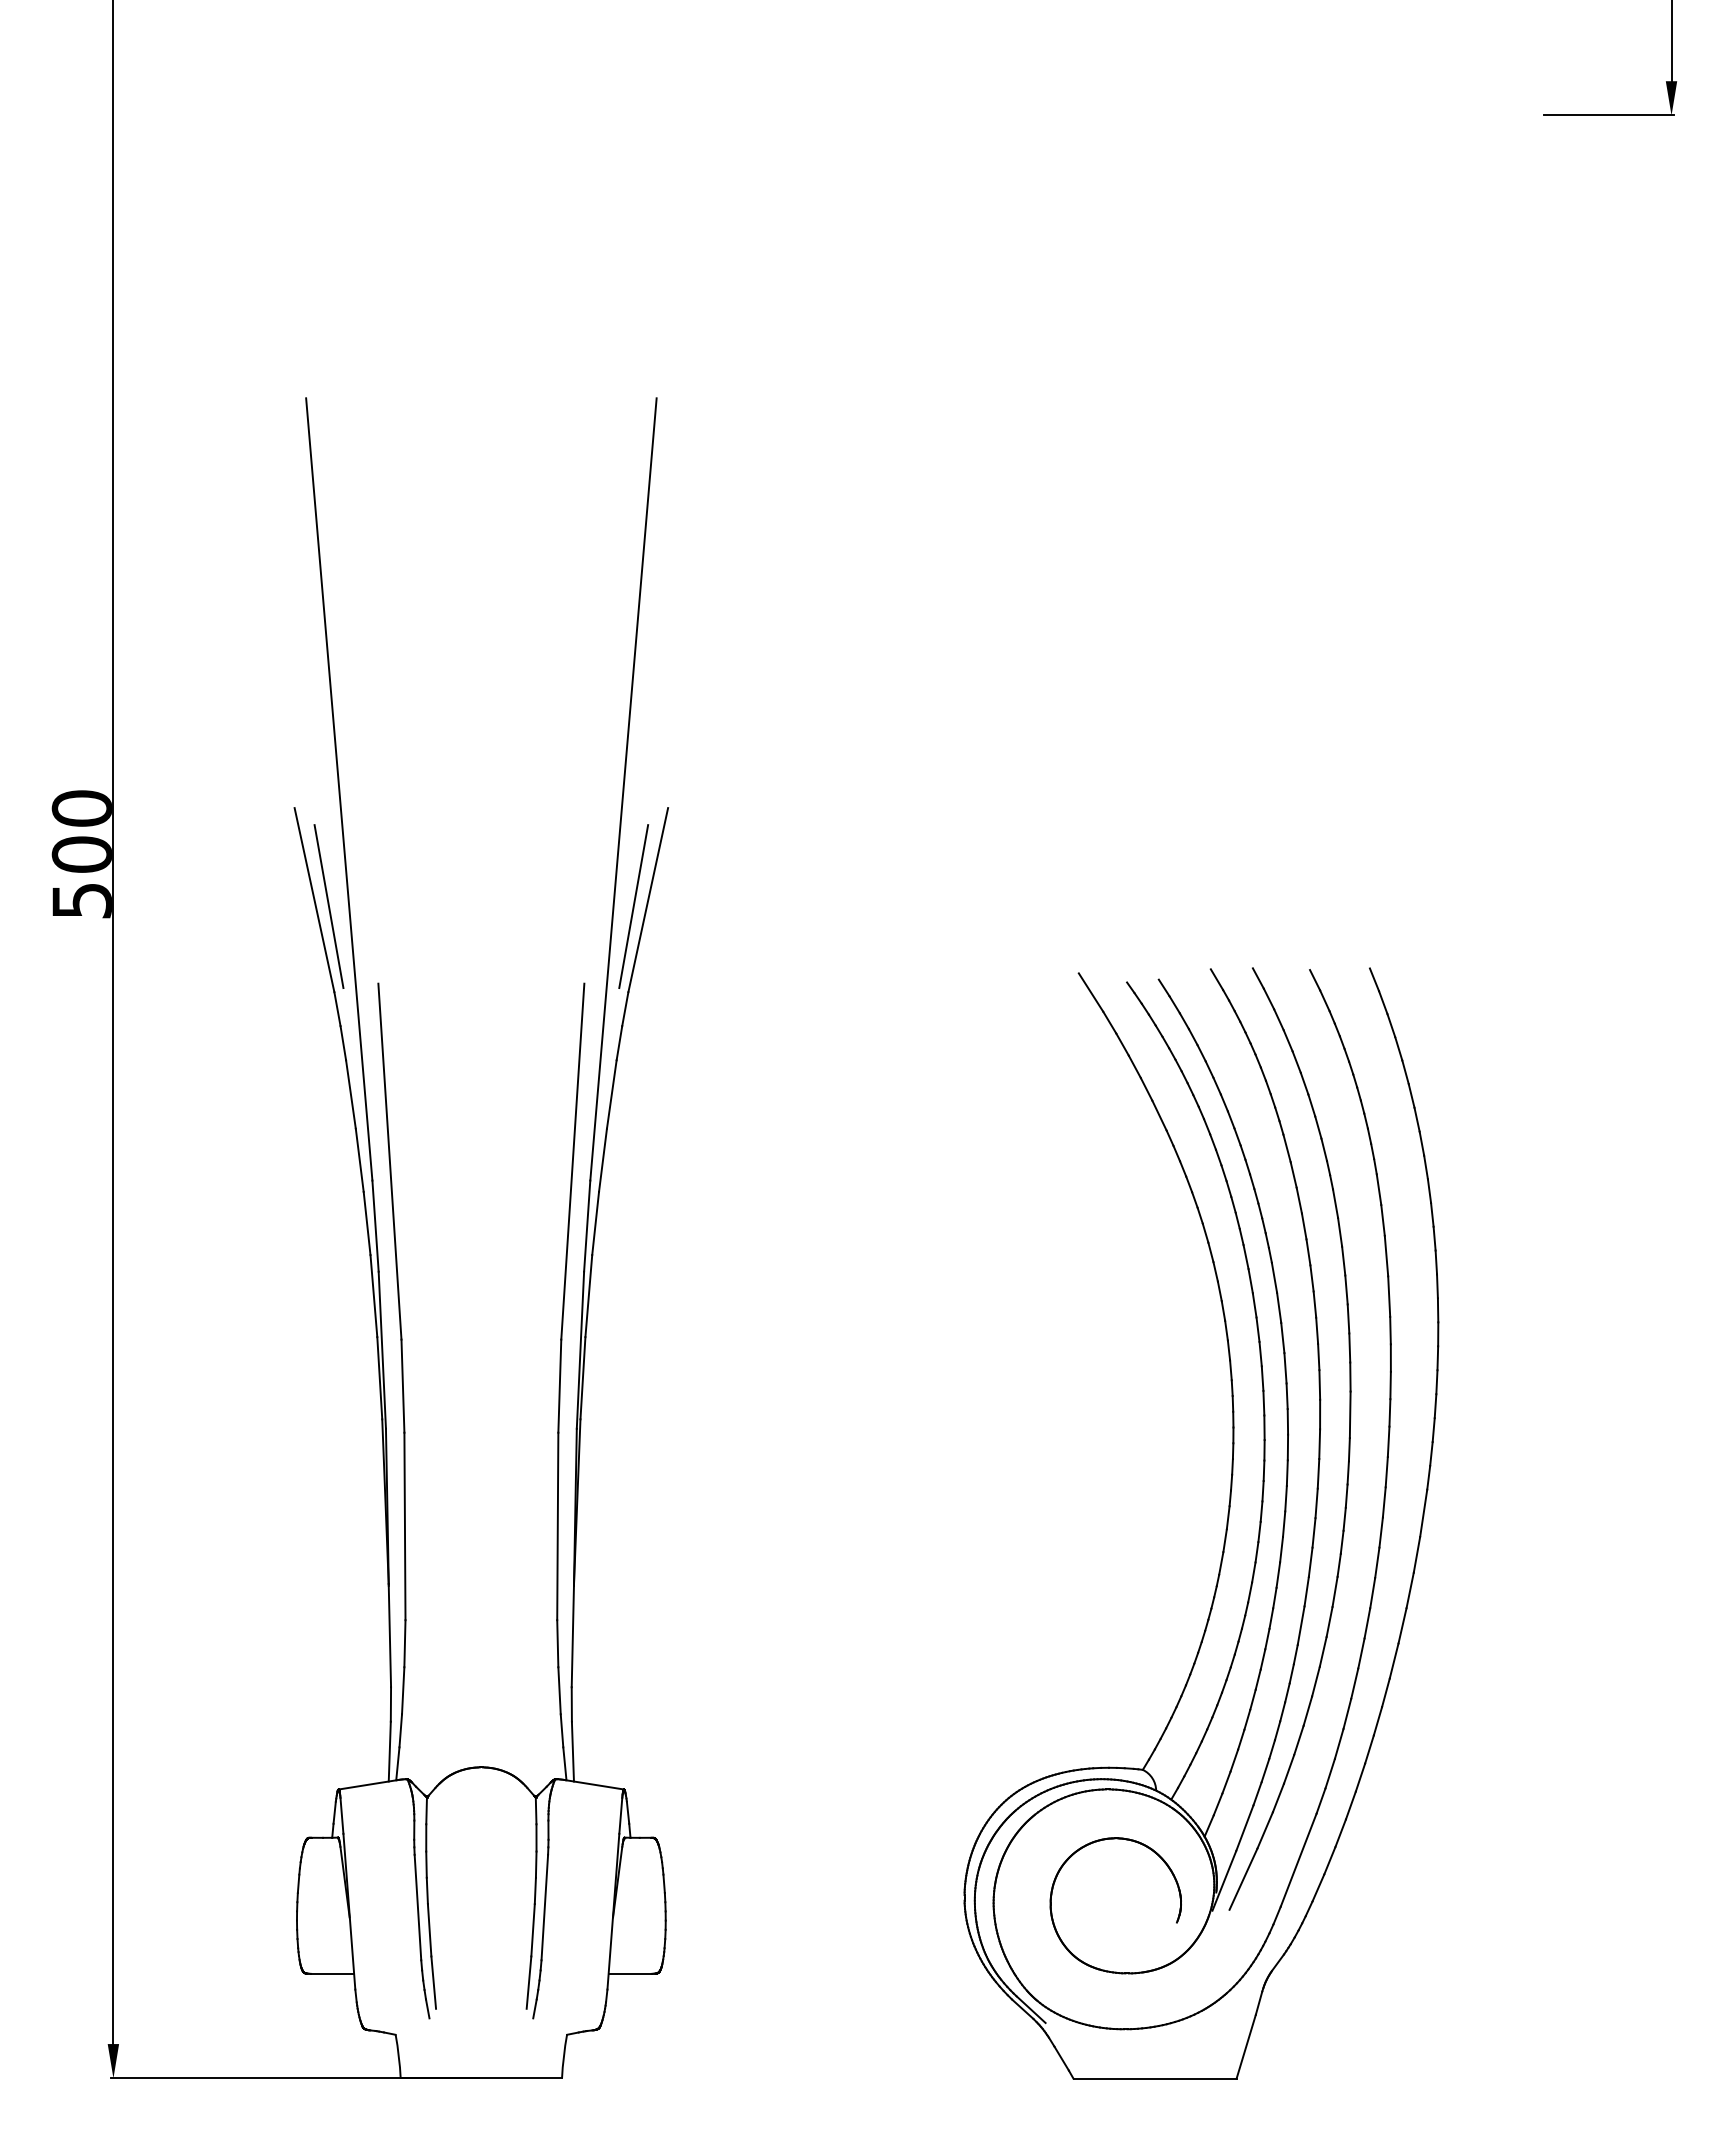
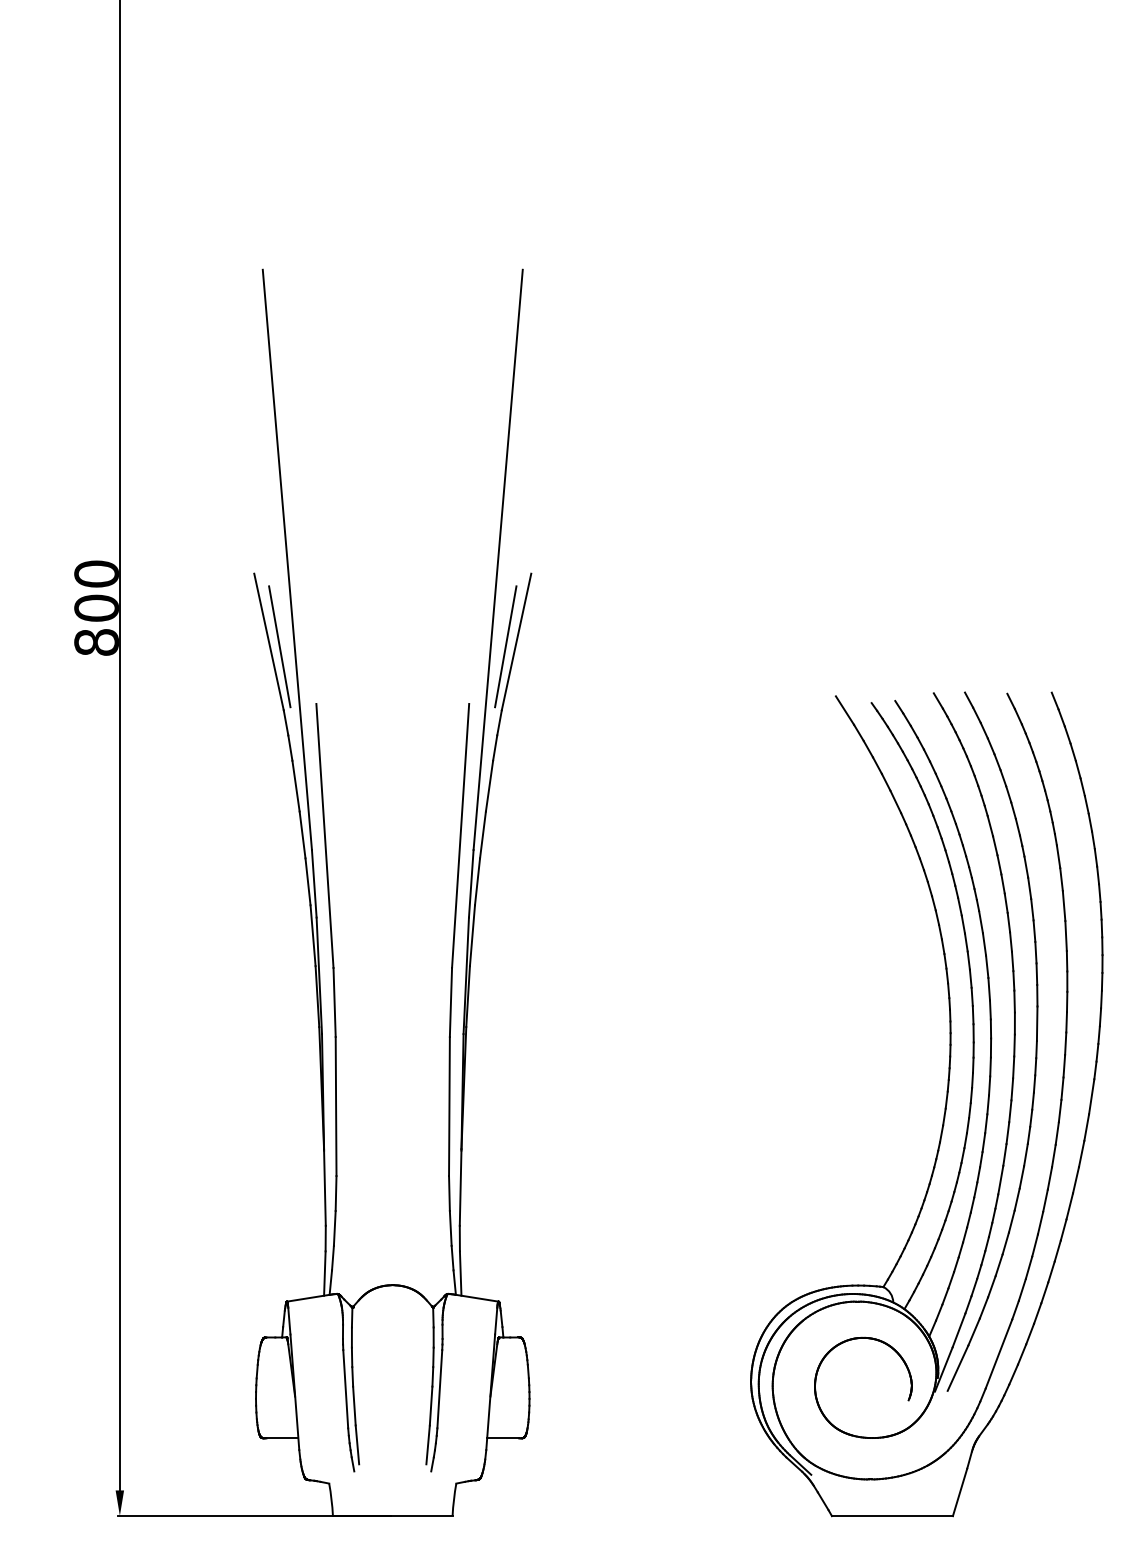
text: (81, 900) -> (96, 642), 500 -> 800

